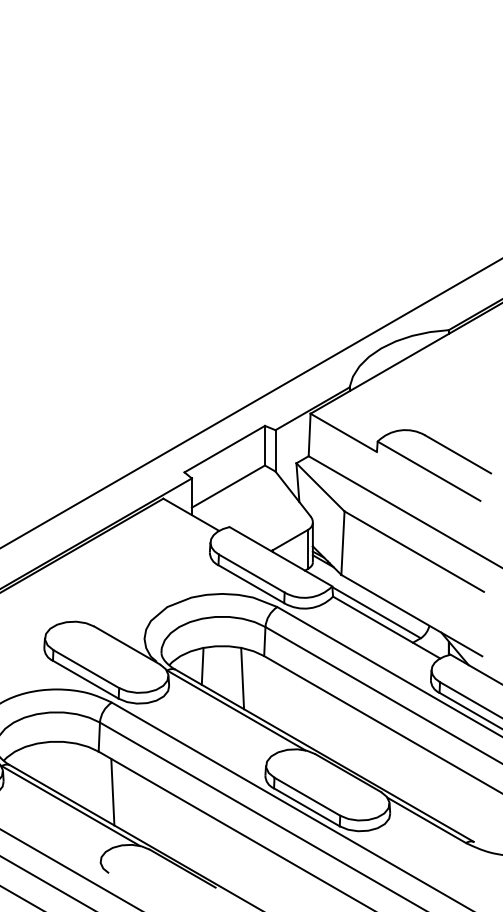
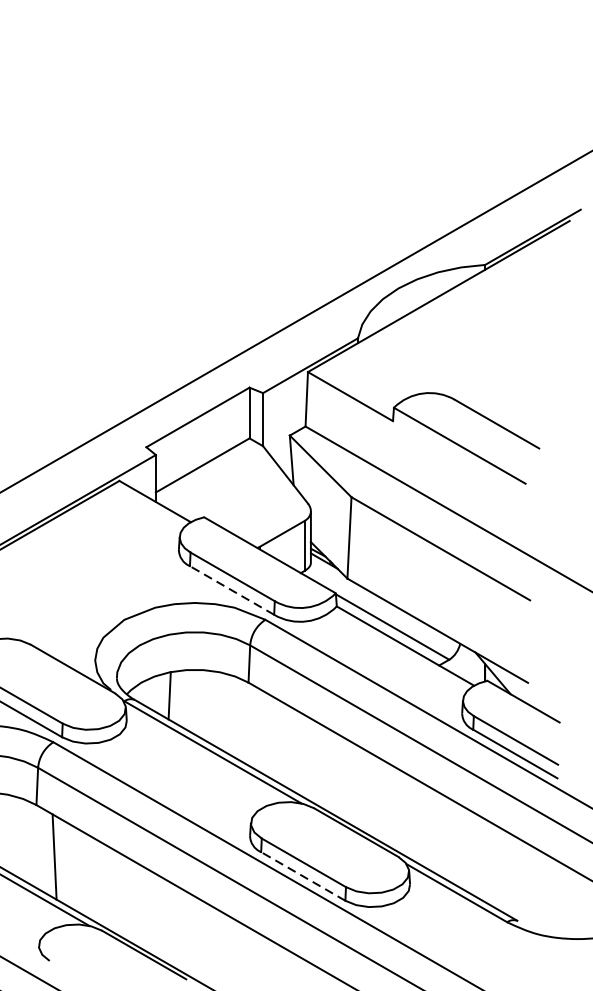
line: (251, 584) -> (232, 590), solid -> dashed
line: (242, 678) -> (220, 711), removed
line: (306, 807) -> (302, 876), solid -> dashed

